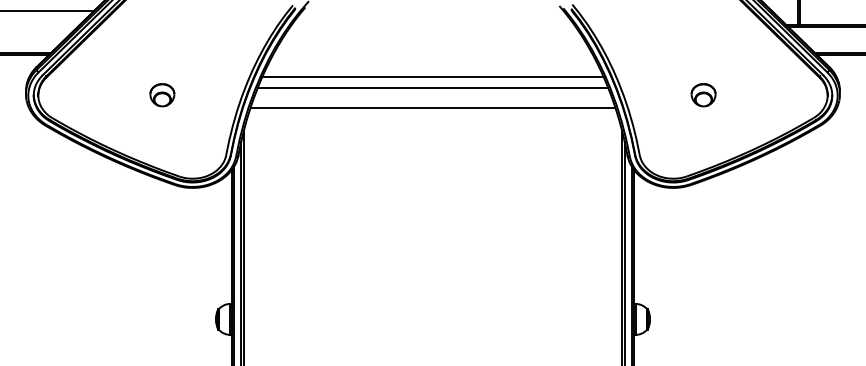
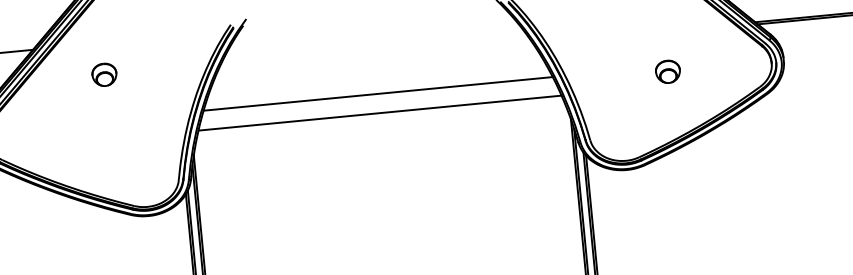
line: (432, 76) -> (376, 82), removed
part: (162, 95) -> (104, 75), moved
part: (703, 95) -> (667, 72), moved

